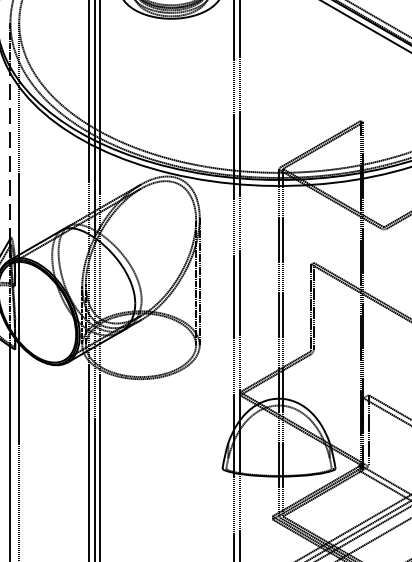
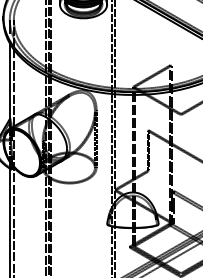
line: (9, 158) -> (9, 82), dashed -> solid

